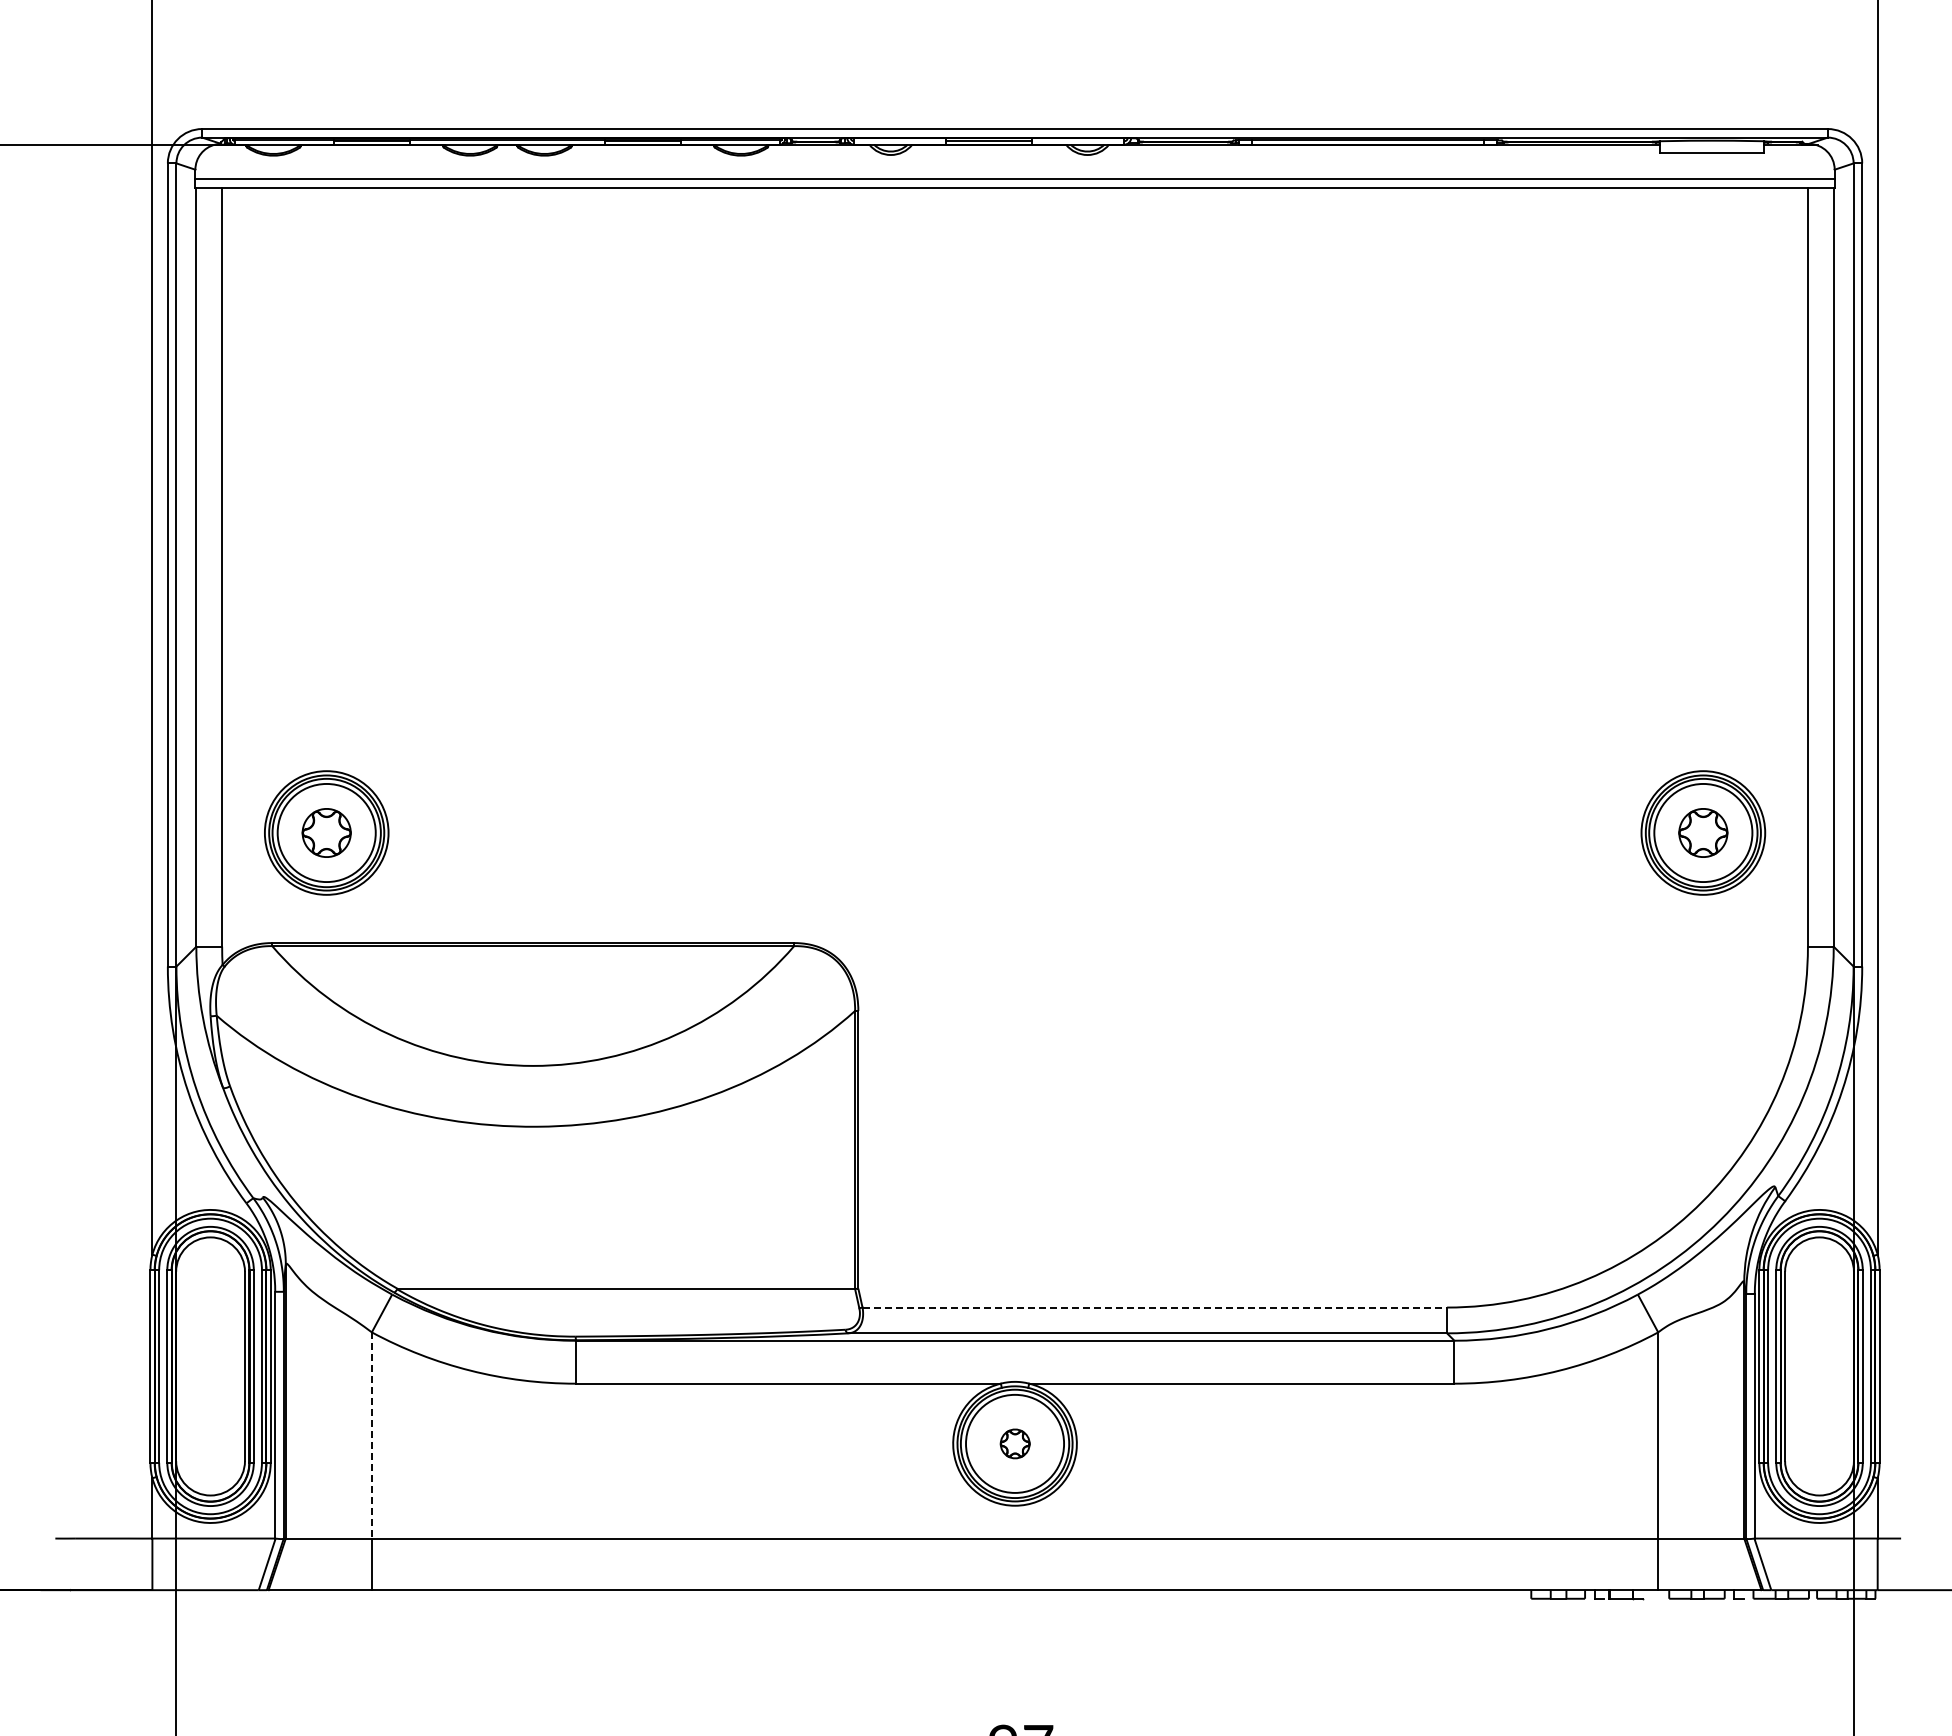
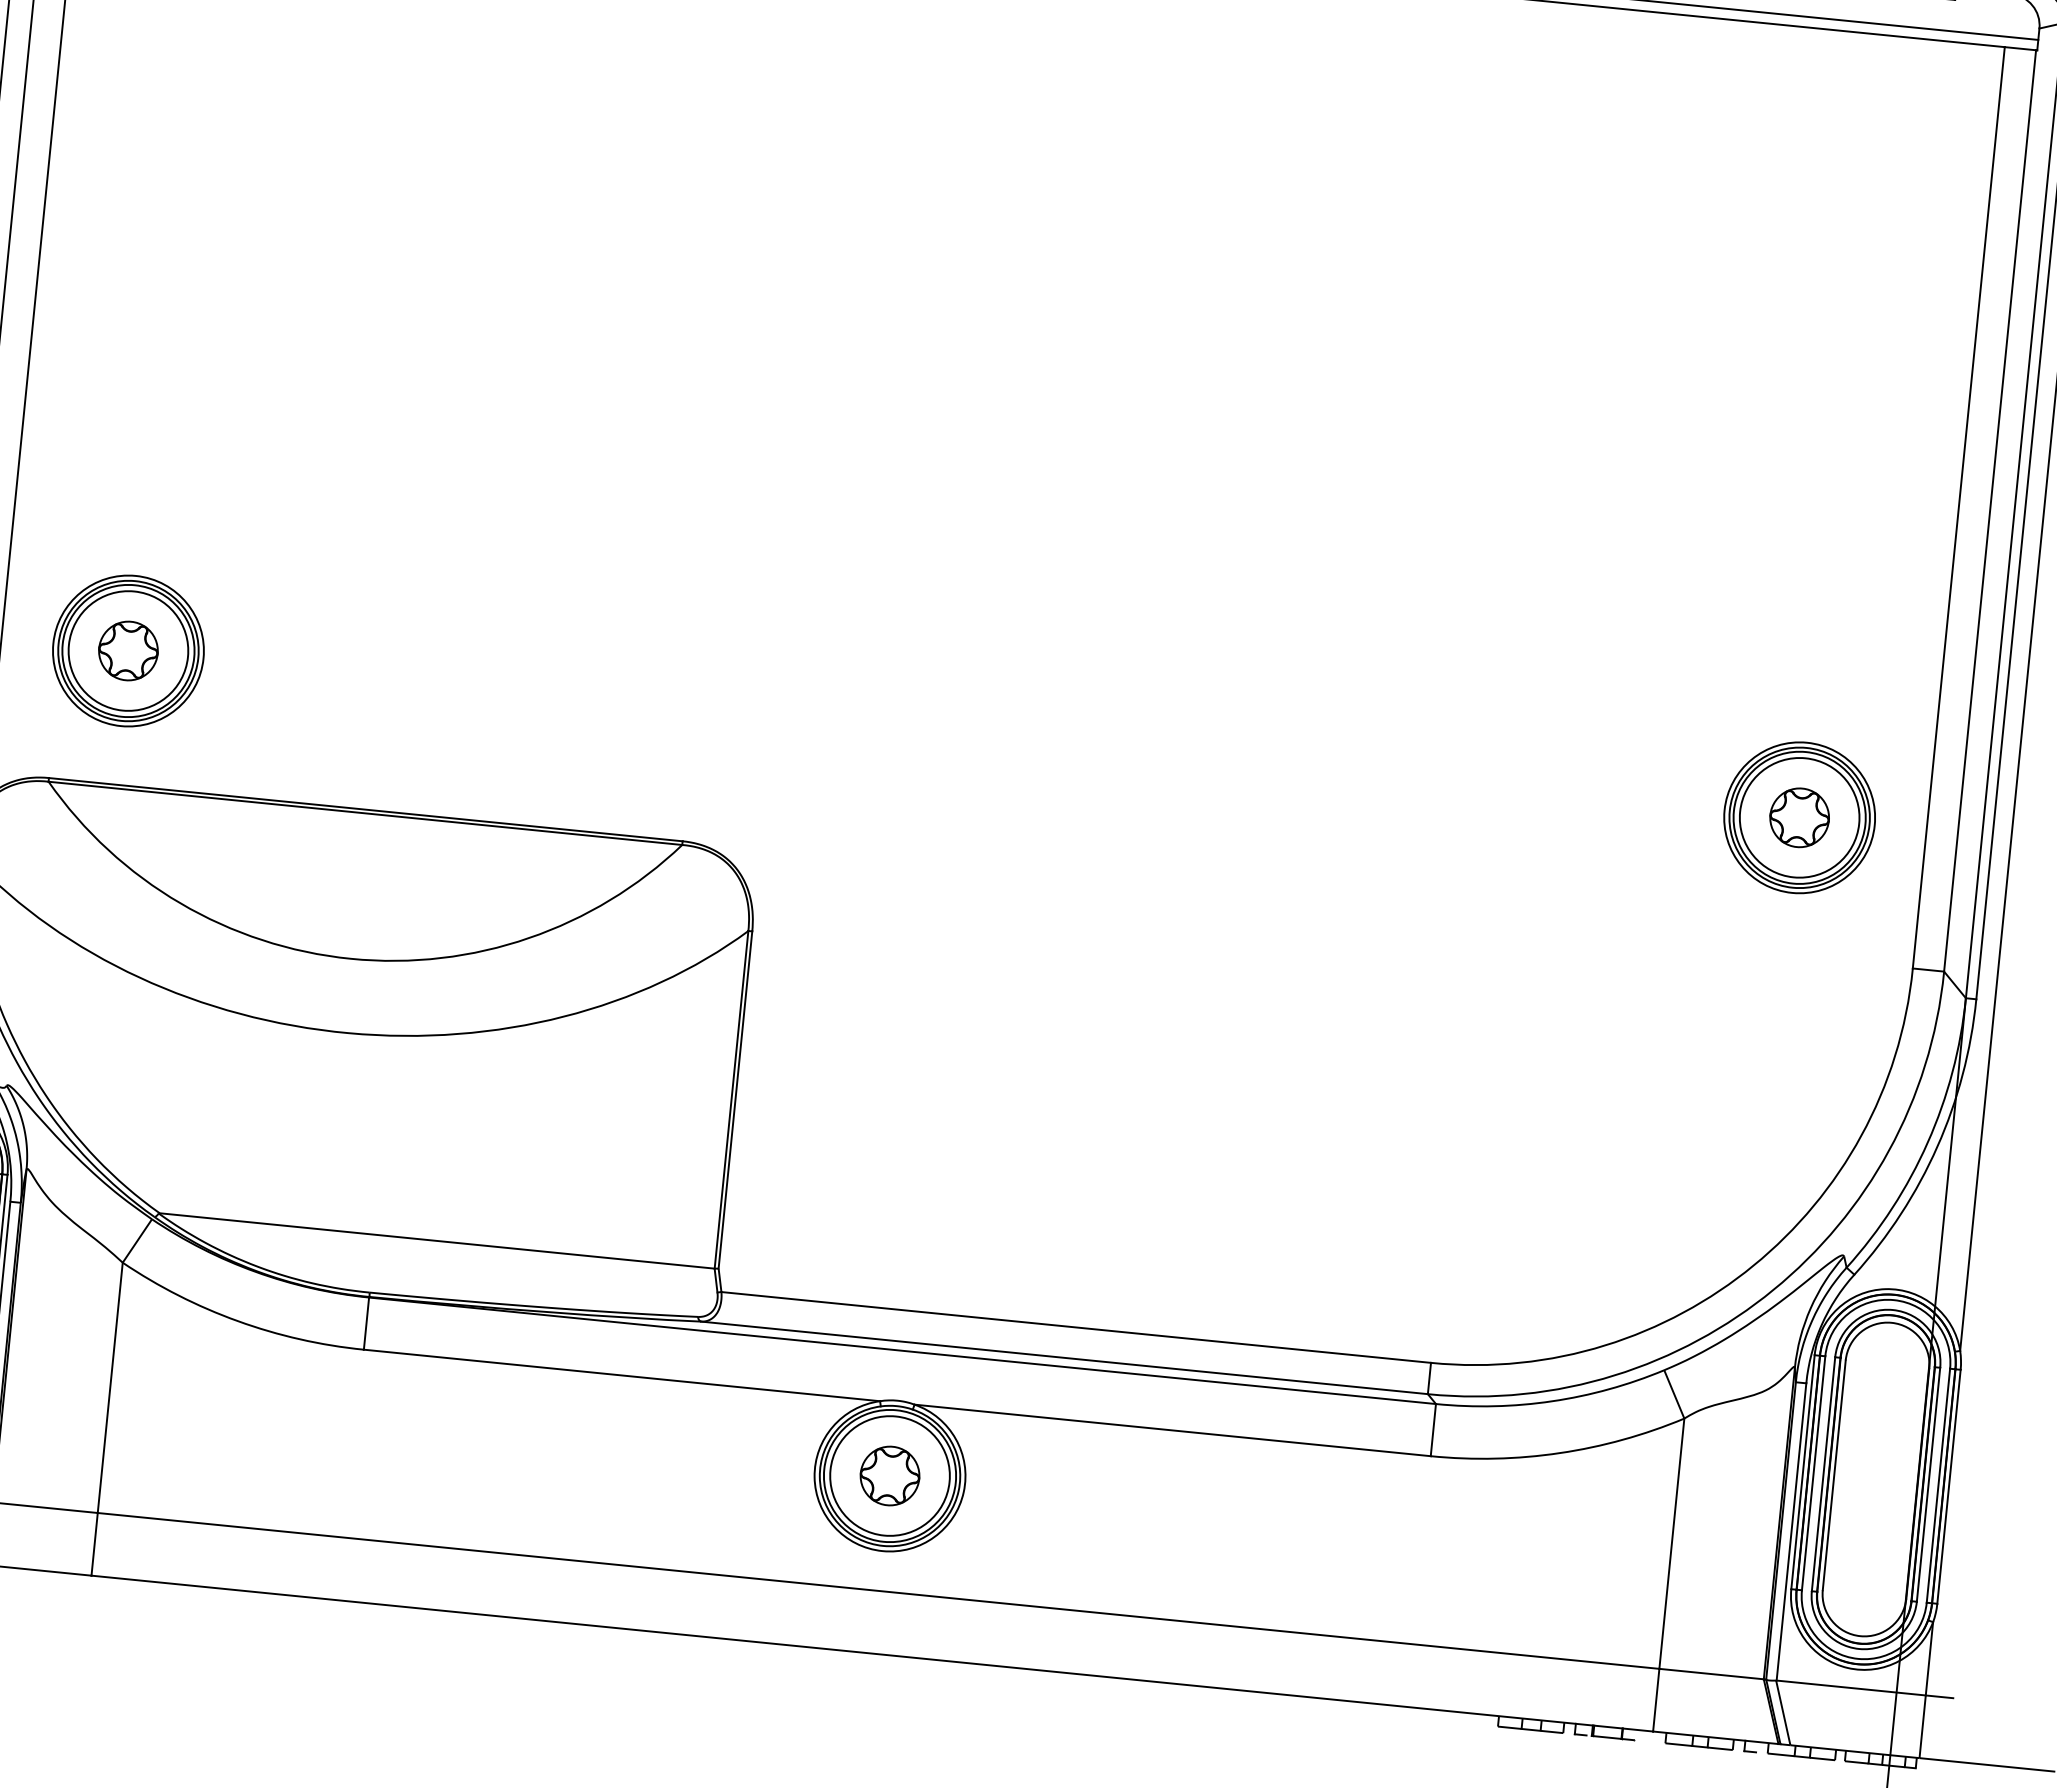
line: (1155, 1307) -> (1077, 1327), dashed -> solid
line: (371, 1435) -> (109, 1387), dashed -> solid
part: (1015, 1443) -> (890, 1475), size x1.67

